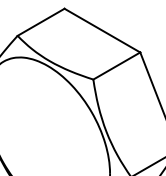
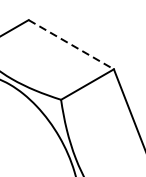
line: (102, 30) -> (71, 44), solid -> dashed

